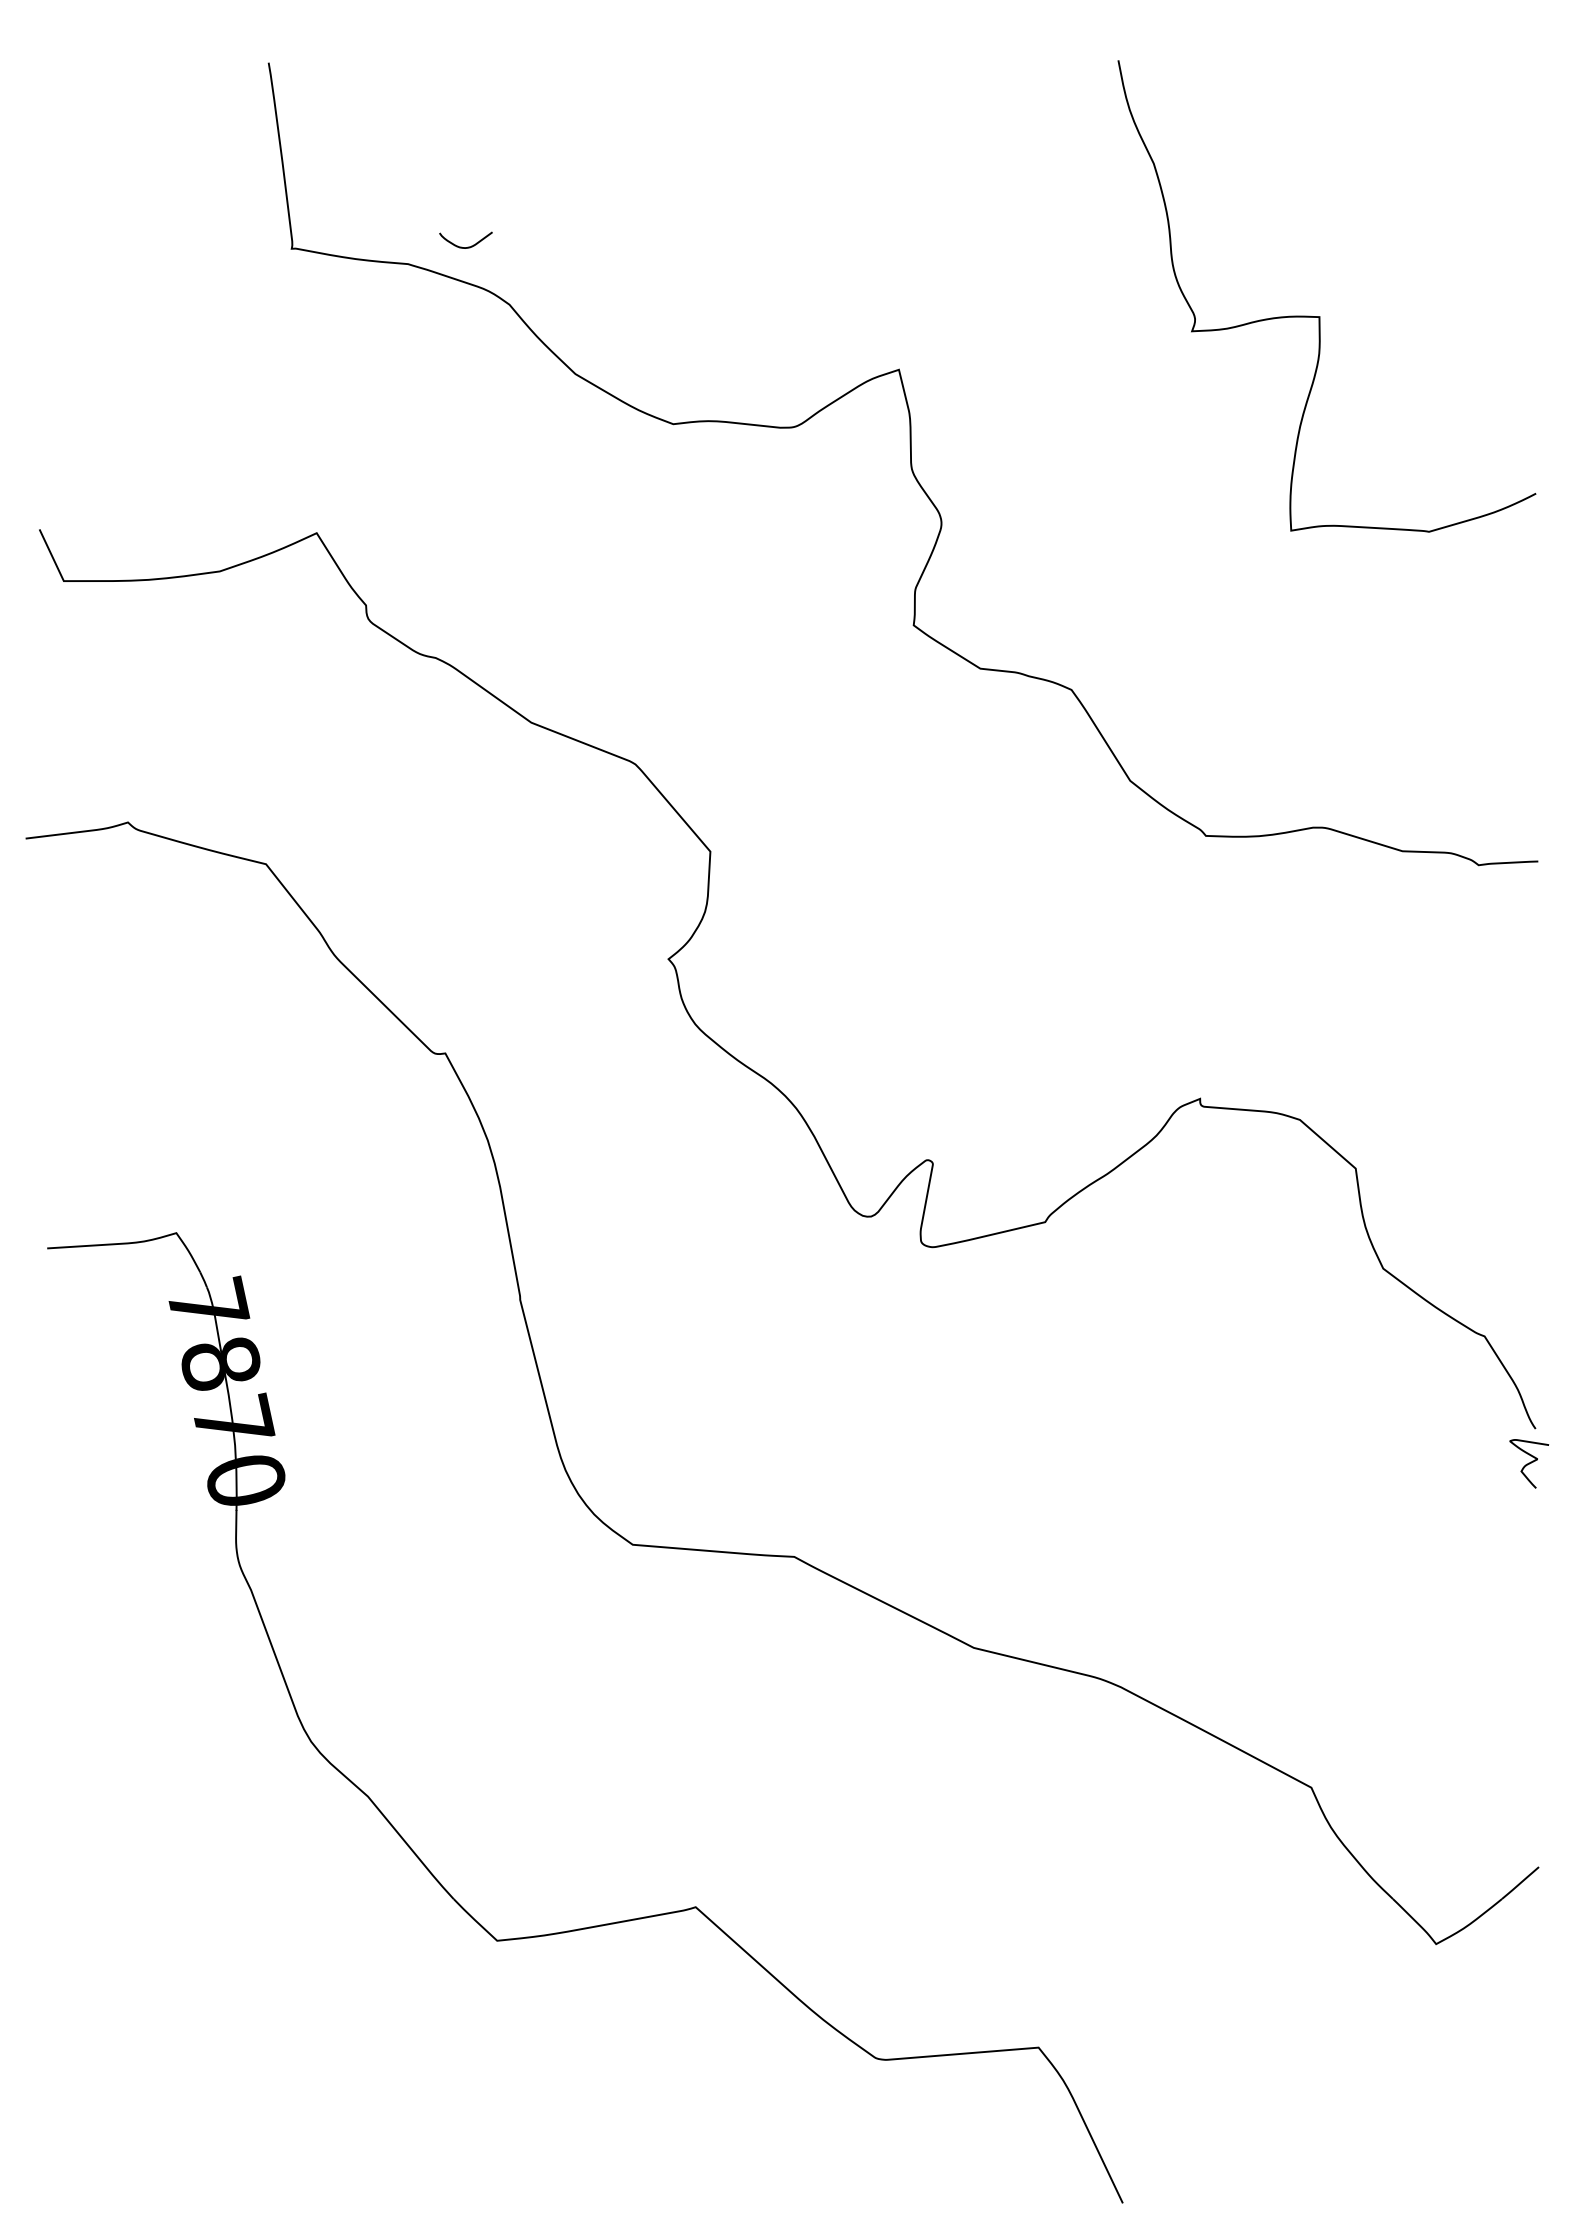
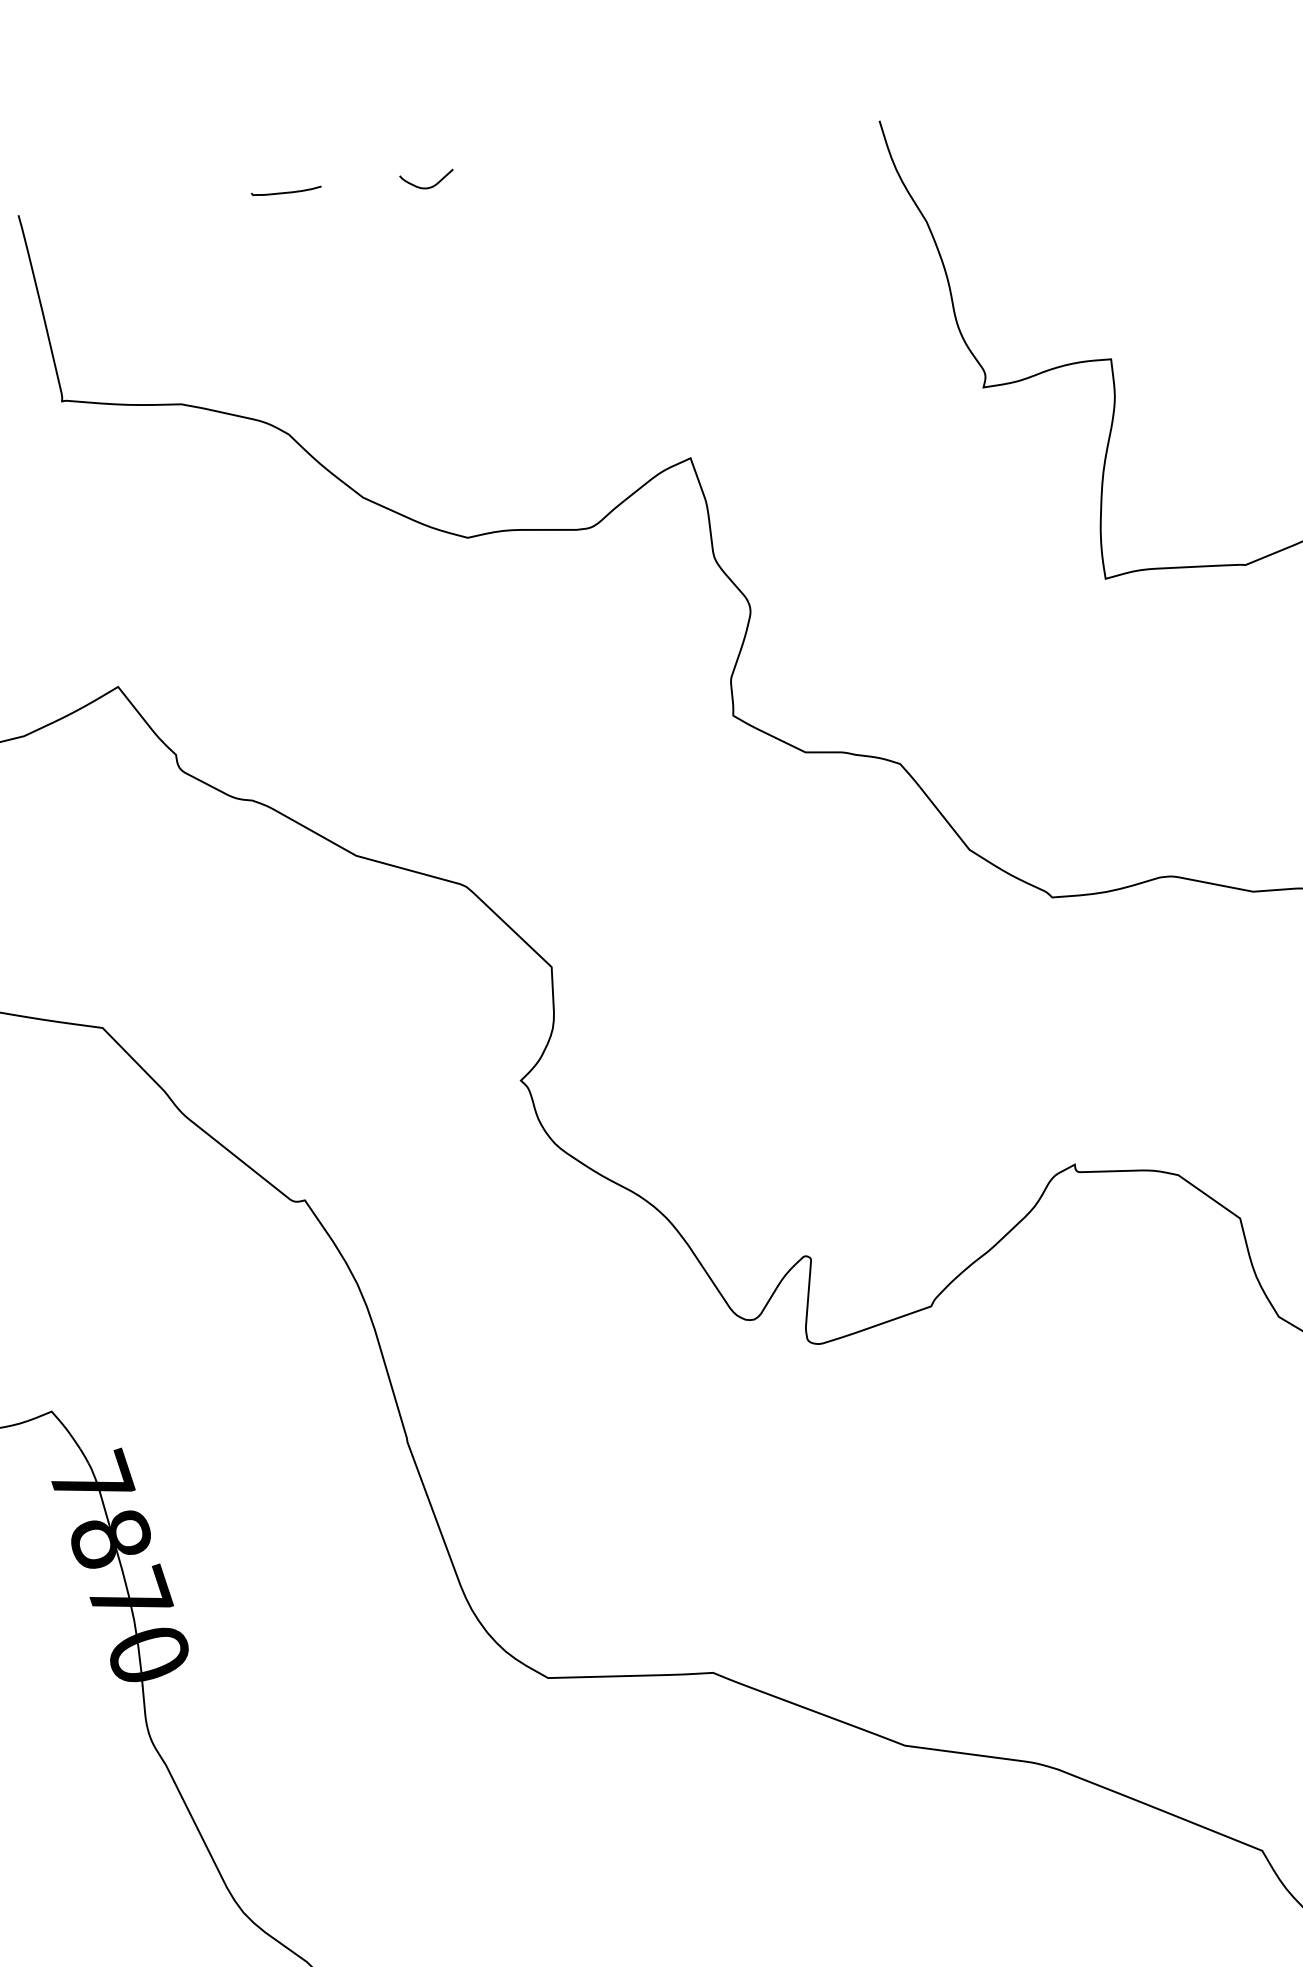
curve: (532, 67) -> (286, 191), added
curve: (467, 246) -> (429, 186), moved

